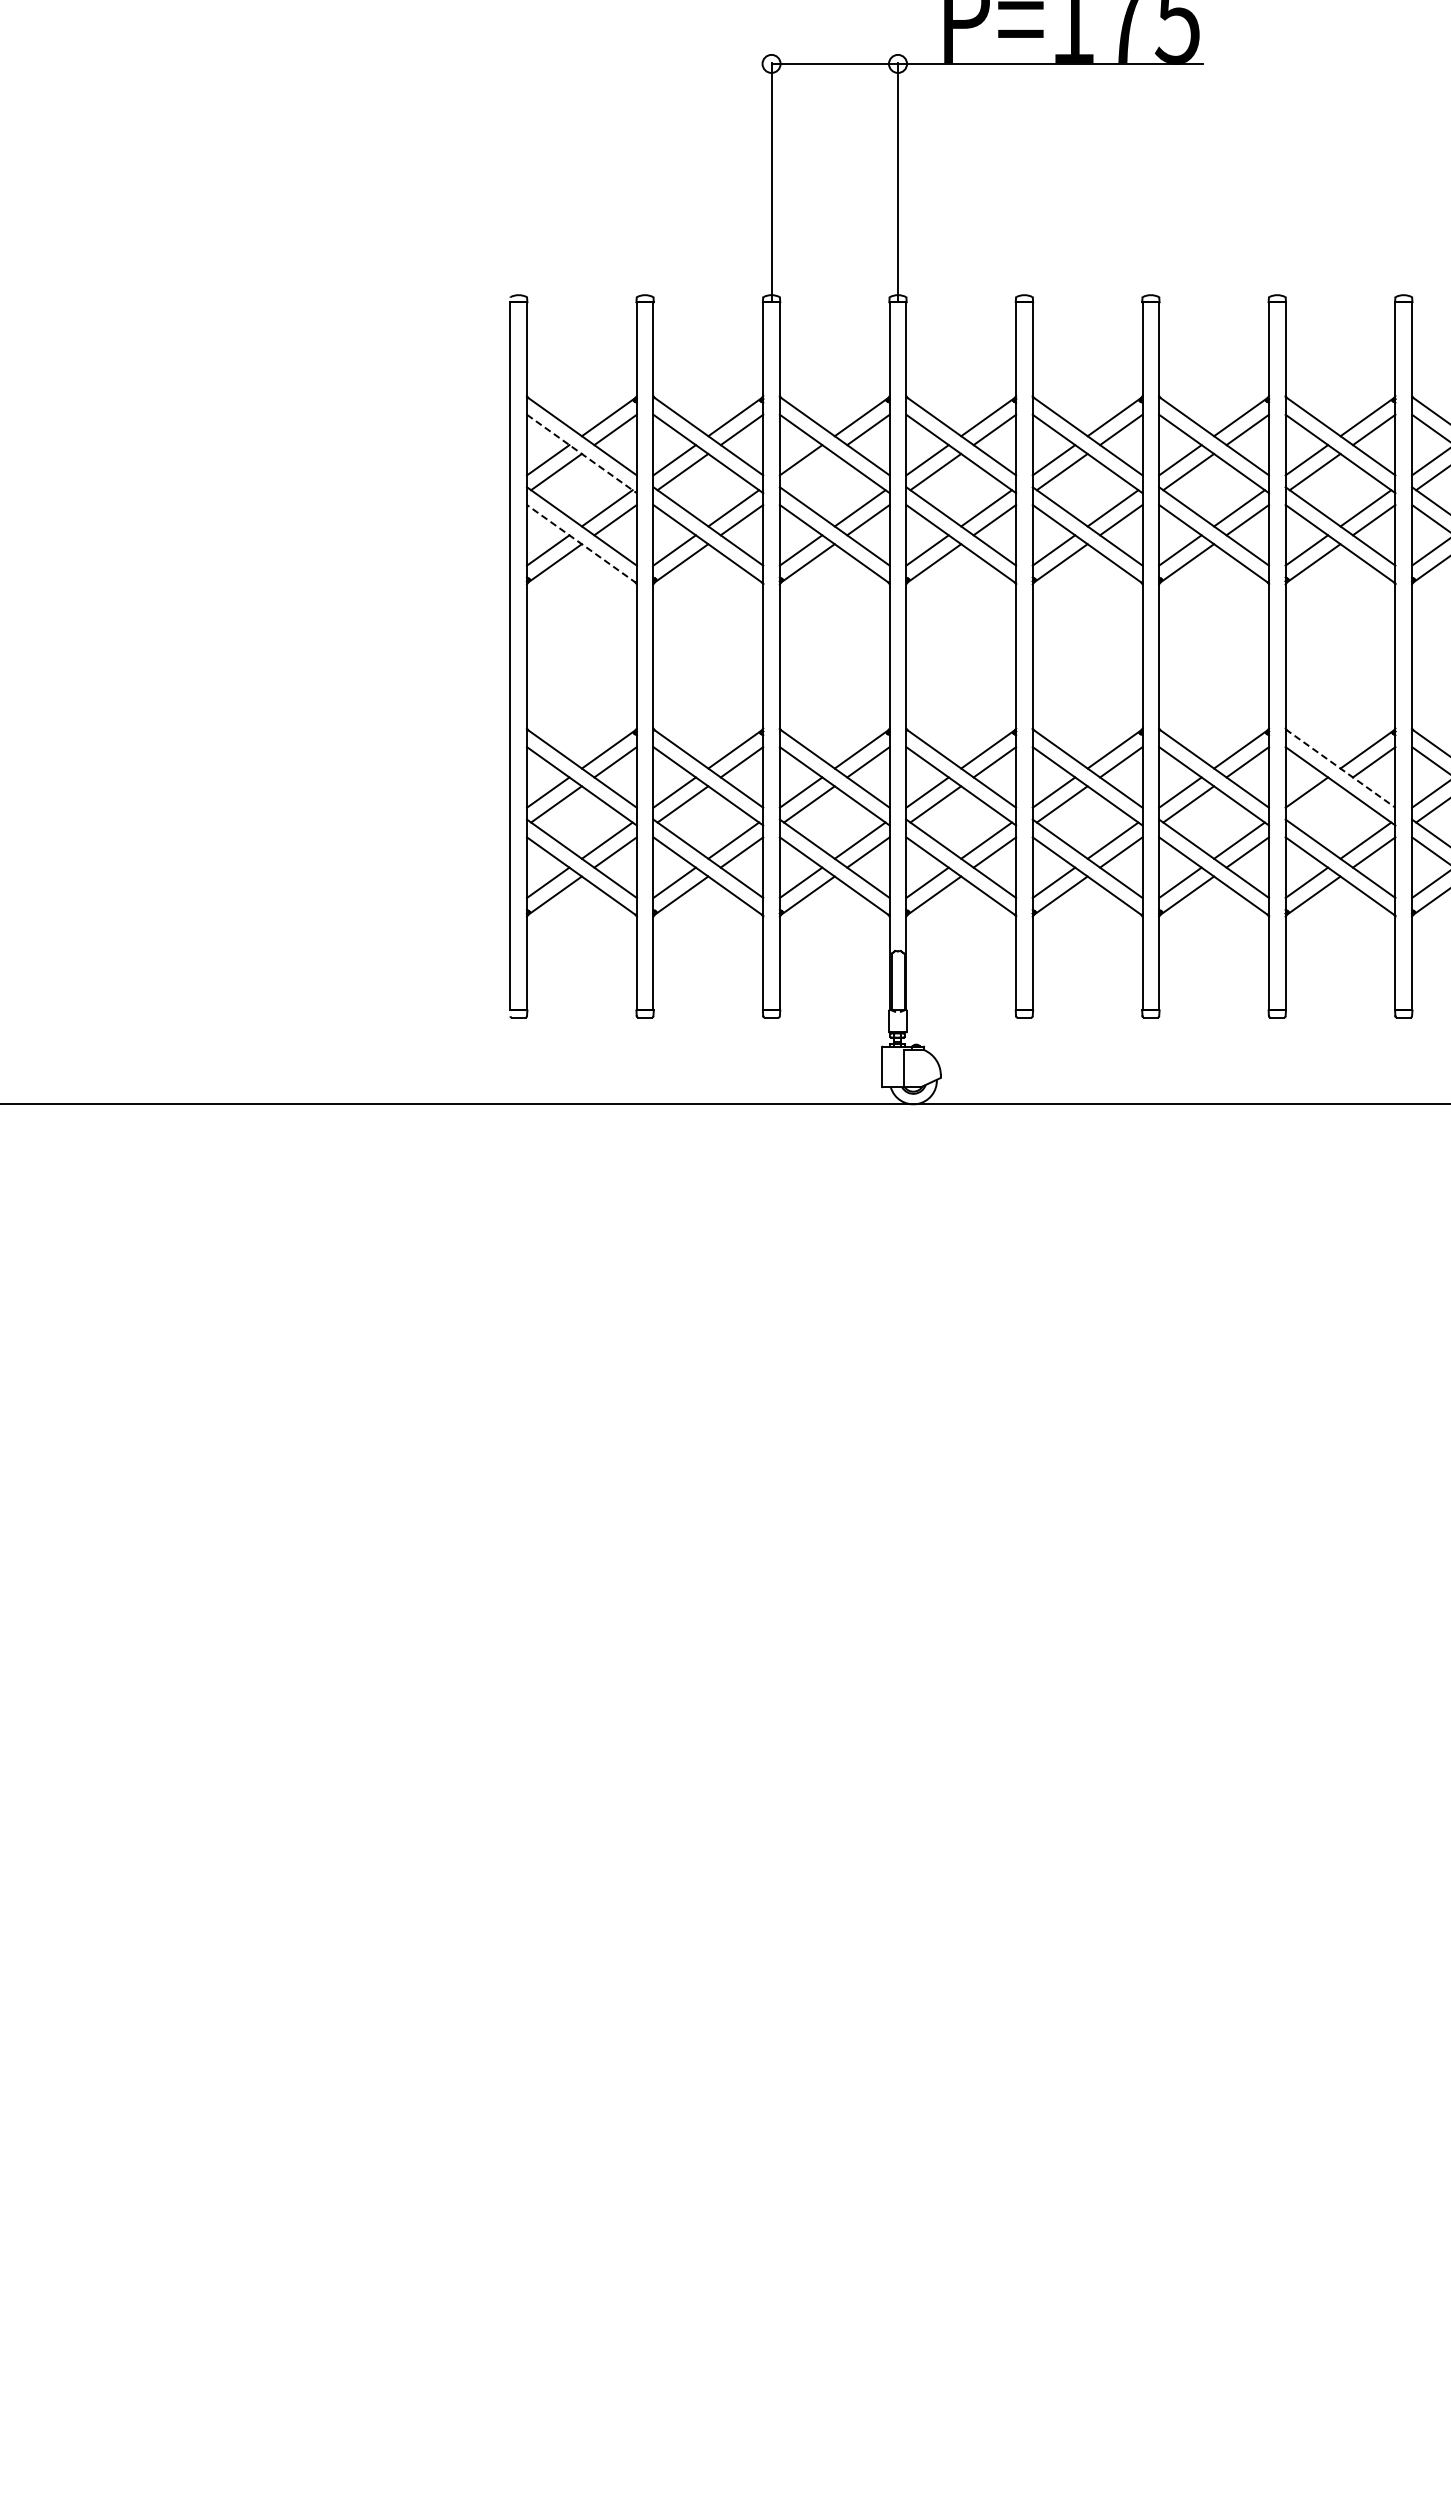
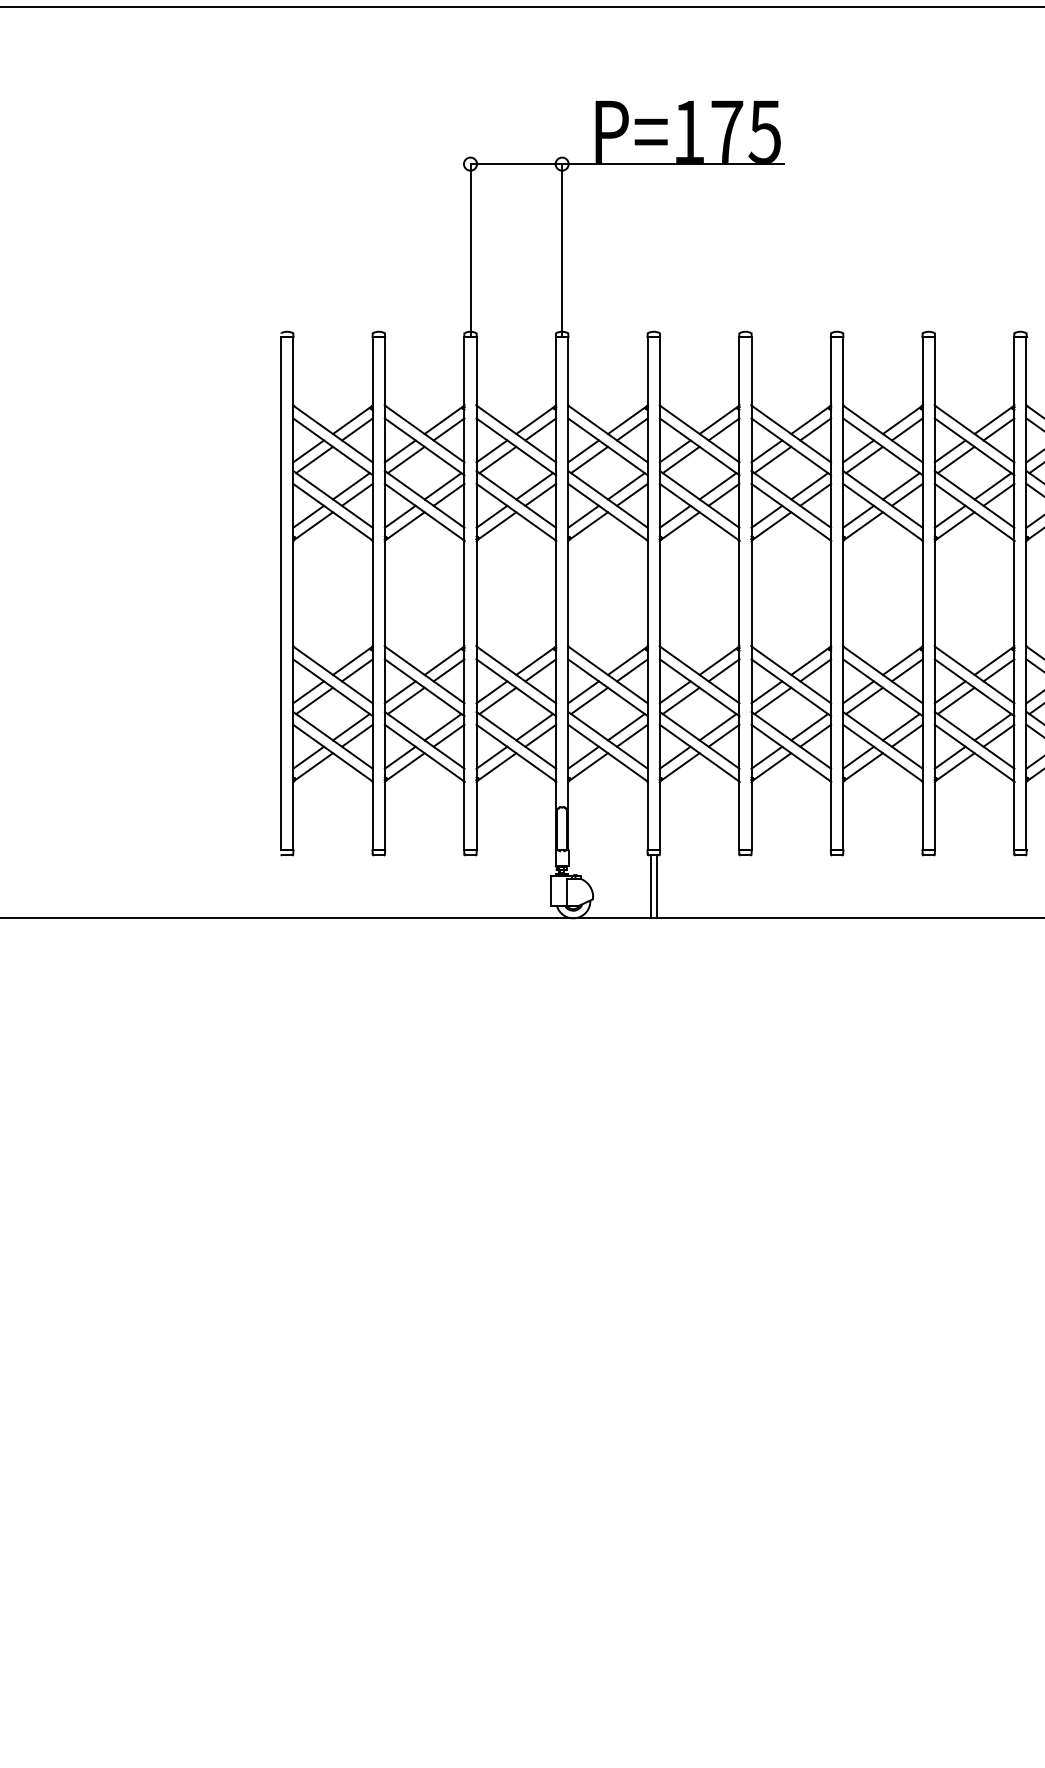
line: (582, 454) -> (333, 447), dashed -> solid
line: (809, 471) -> (498, 459), added
line: (581, 543) -> (332, 511), dashed -> solid
line: (1340, 768) -> (882, 674), dashed -> solid
line: (1314, 804) -> (864, 700), added
line: (1020, 1060) -> (650, 886), added
line: (1028, 1060) -> (656, 886), added

